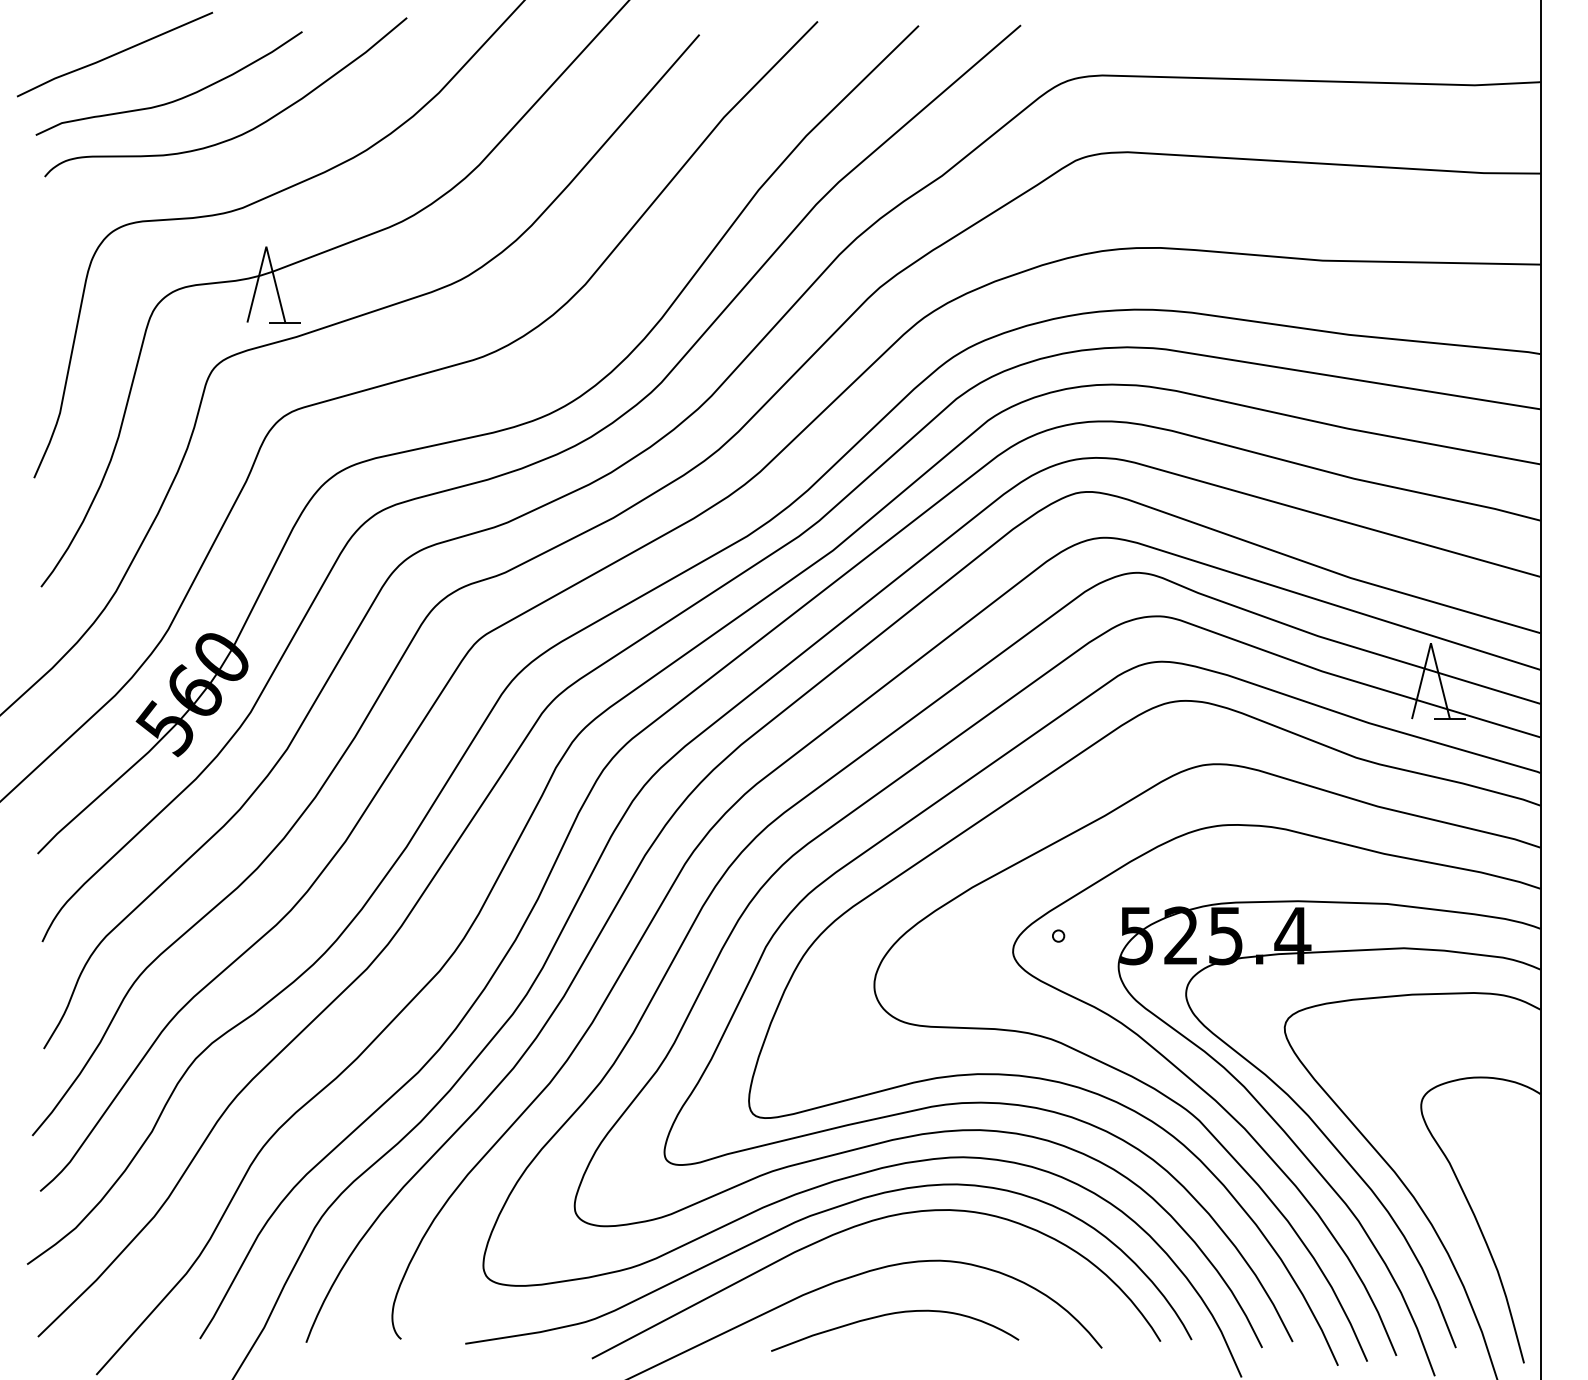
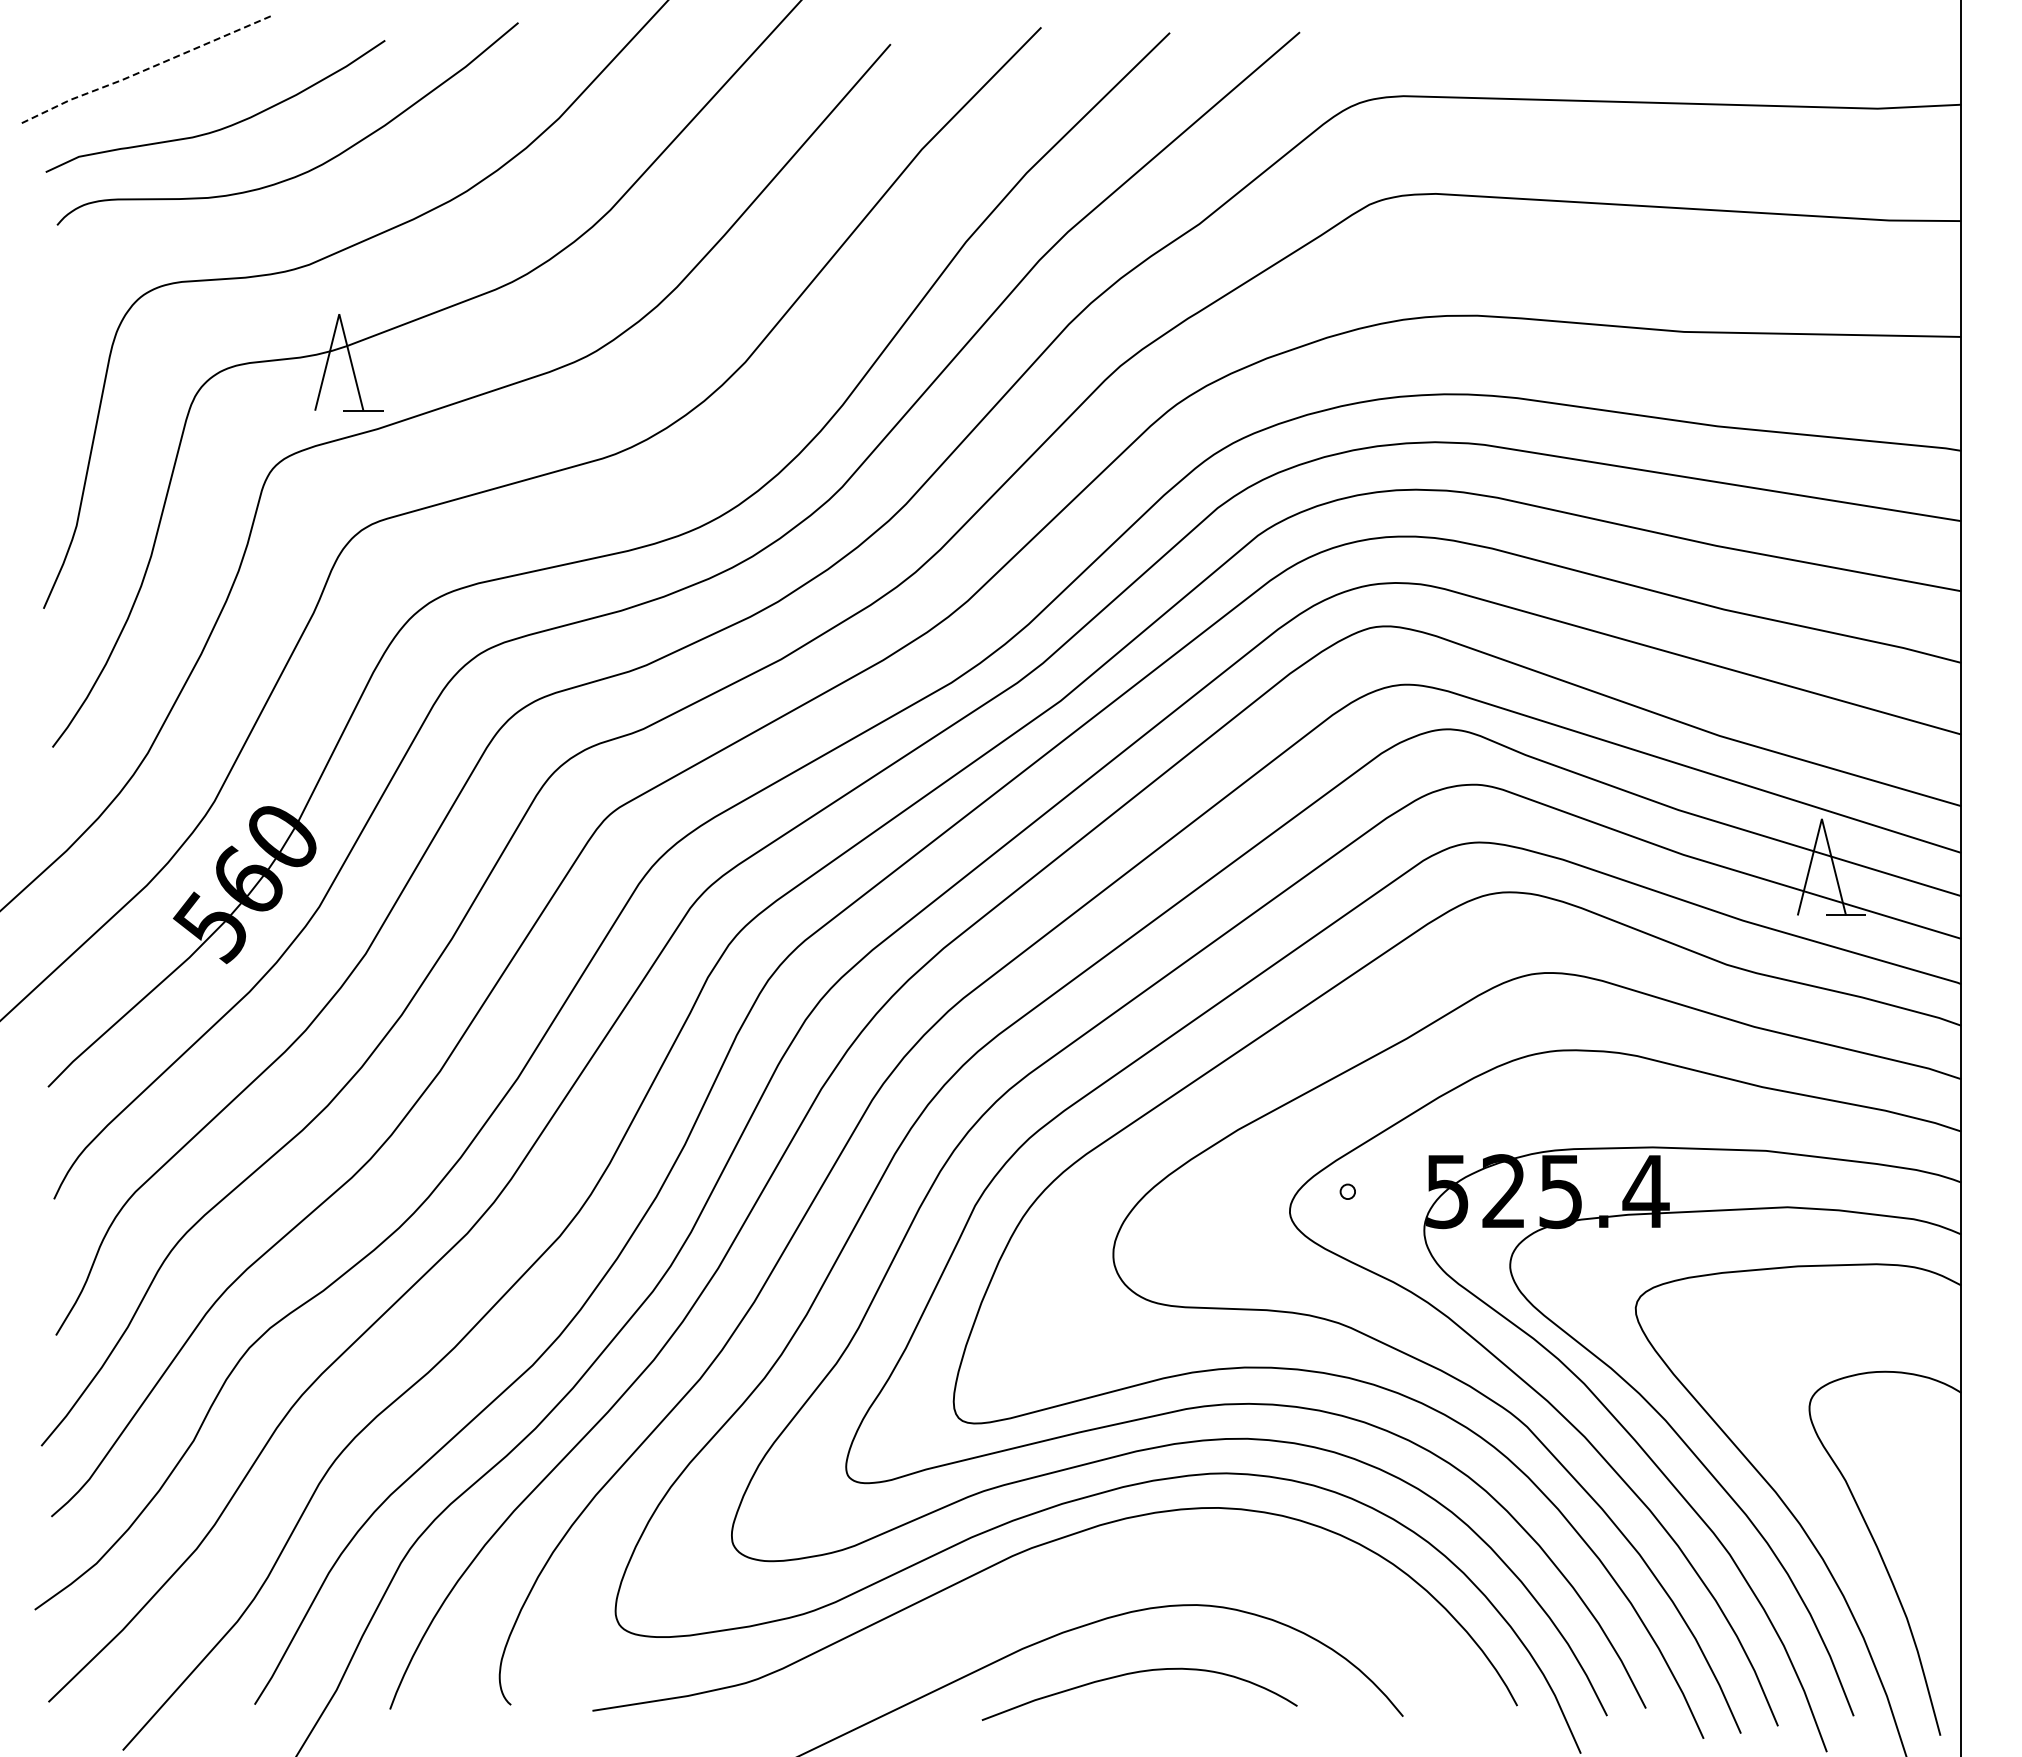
line: (114, 55) -> (145, 70), solid -> dashed
curve: (858, 1226) -> (1092, 1561), removed

